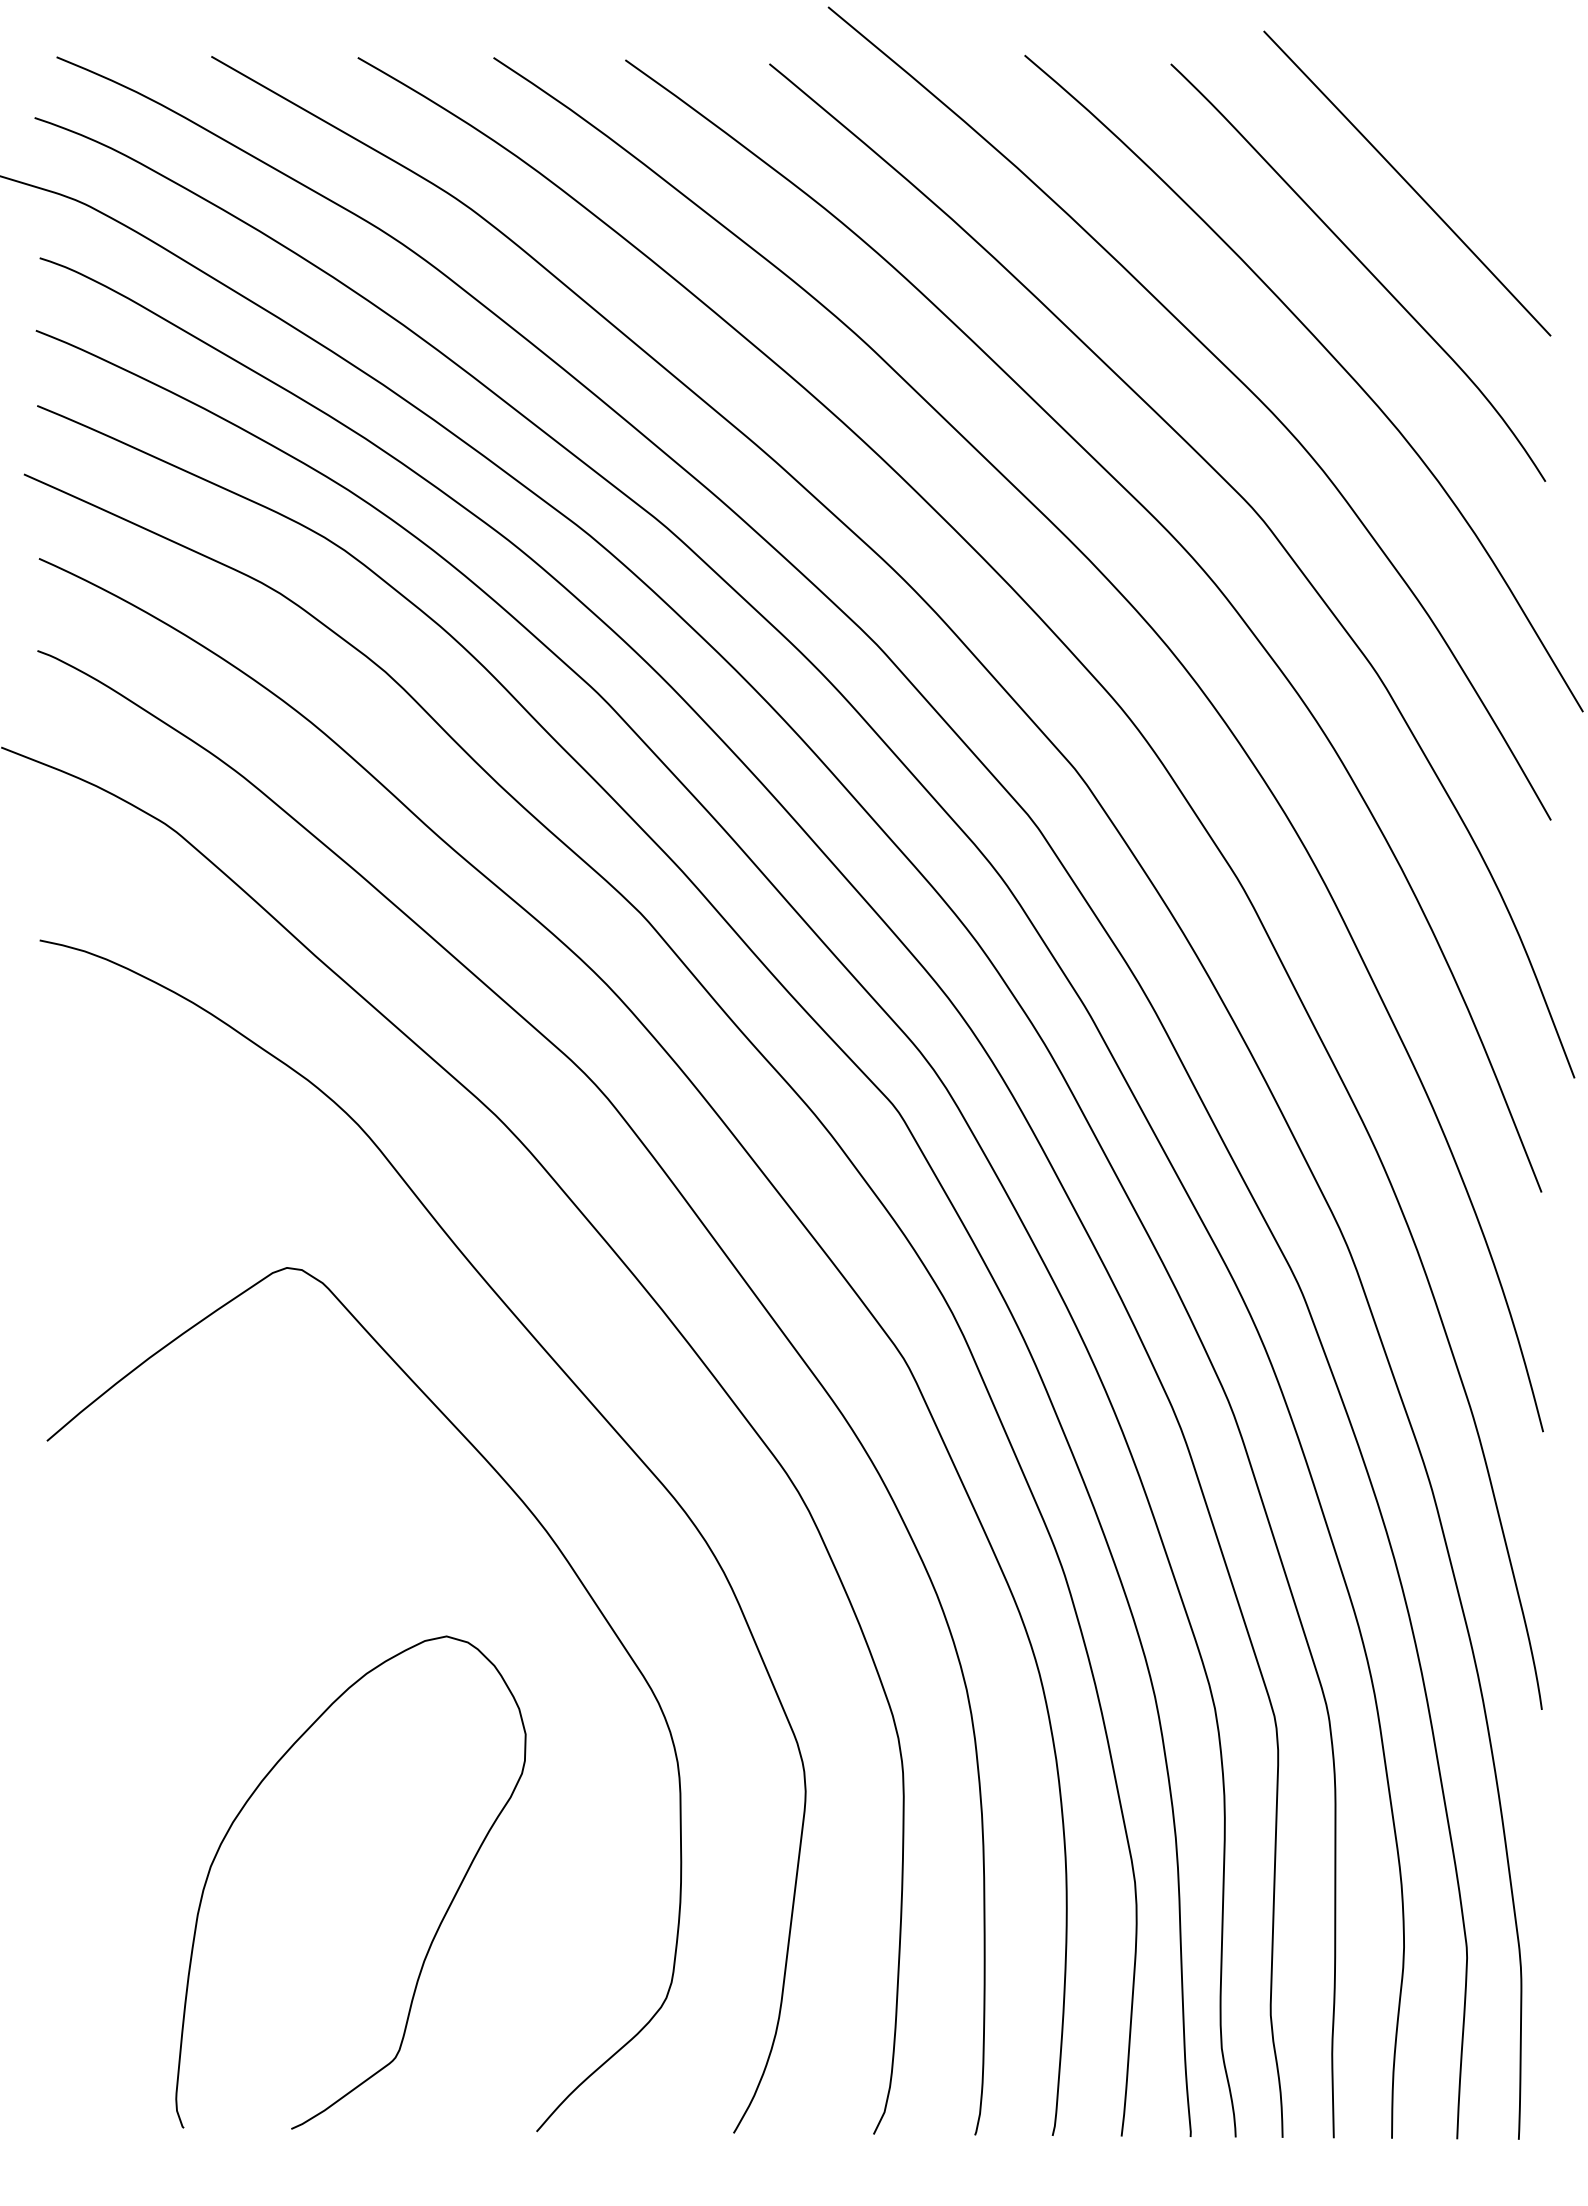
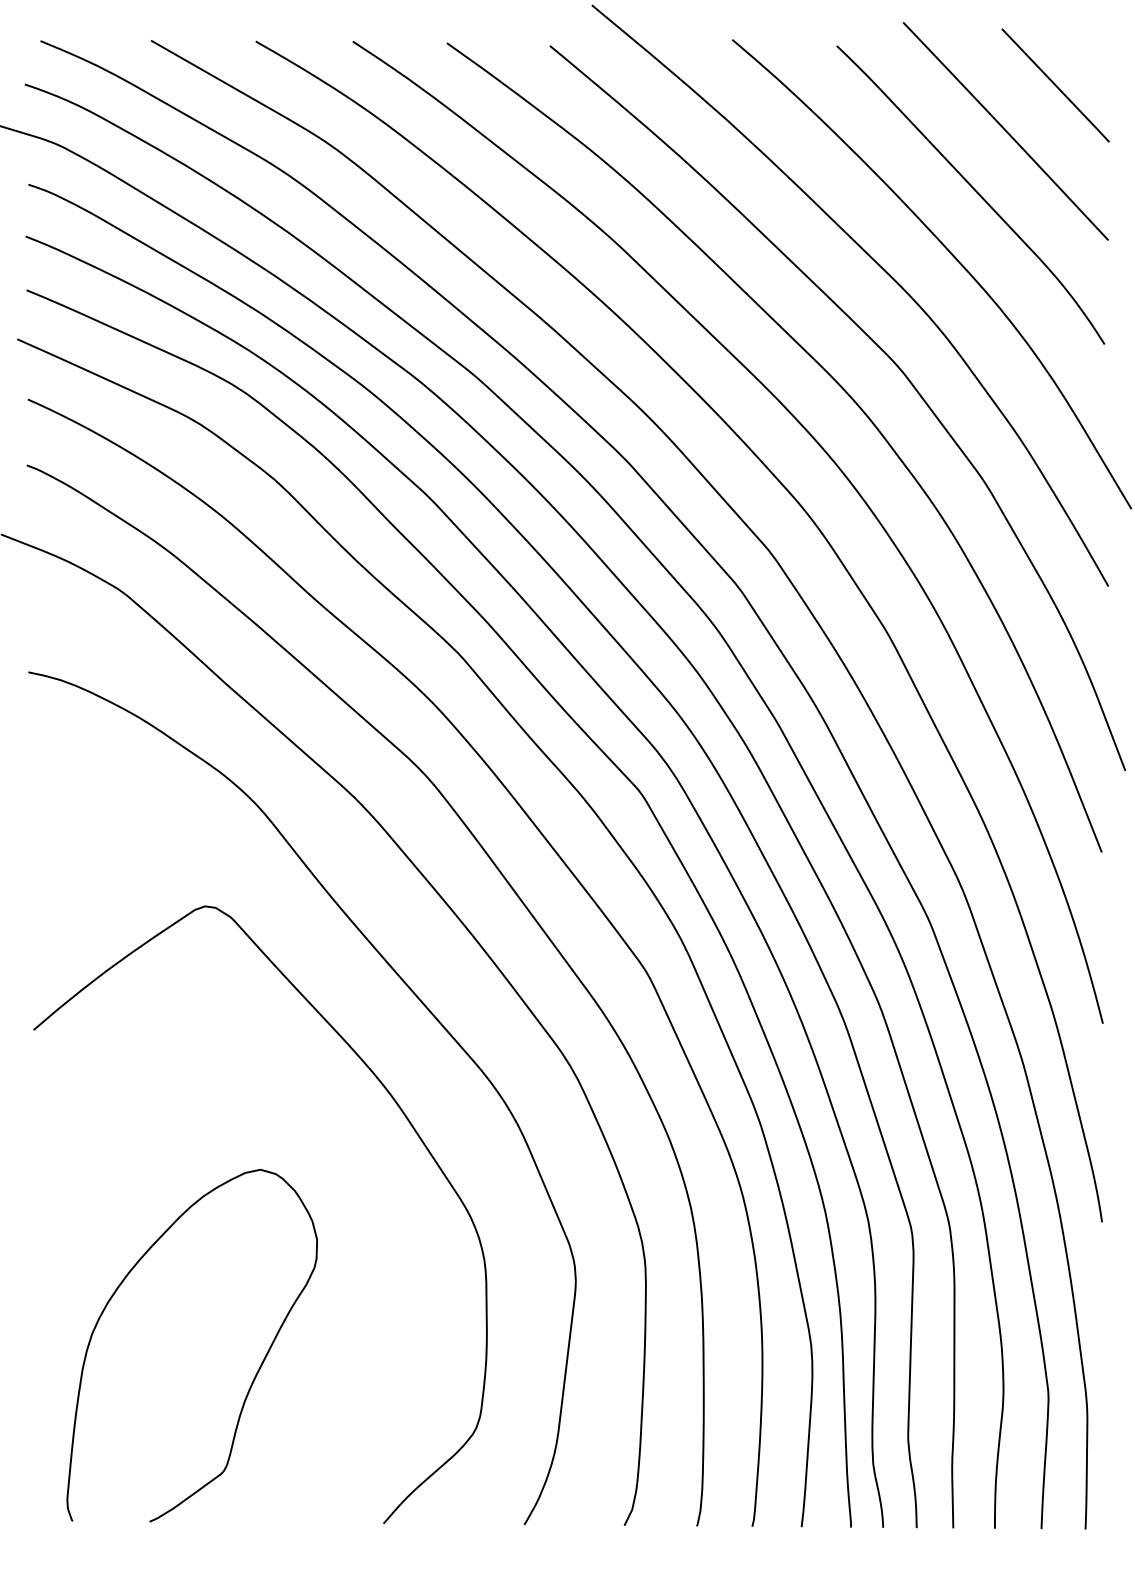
line: (1476, 118) -> (1055, 84), added
curve: (439, 1923) -> (255, 1374), moved

